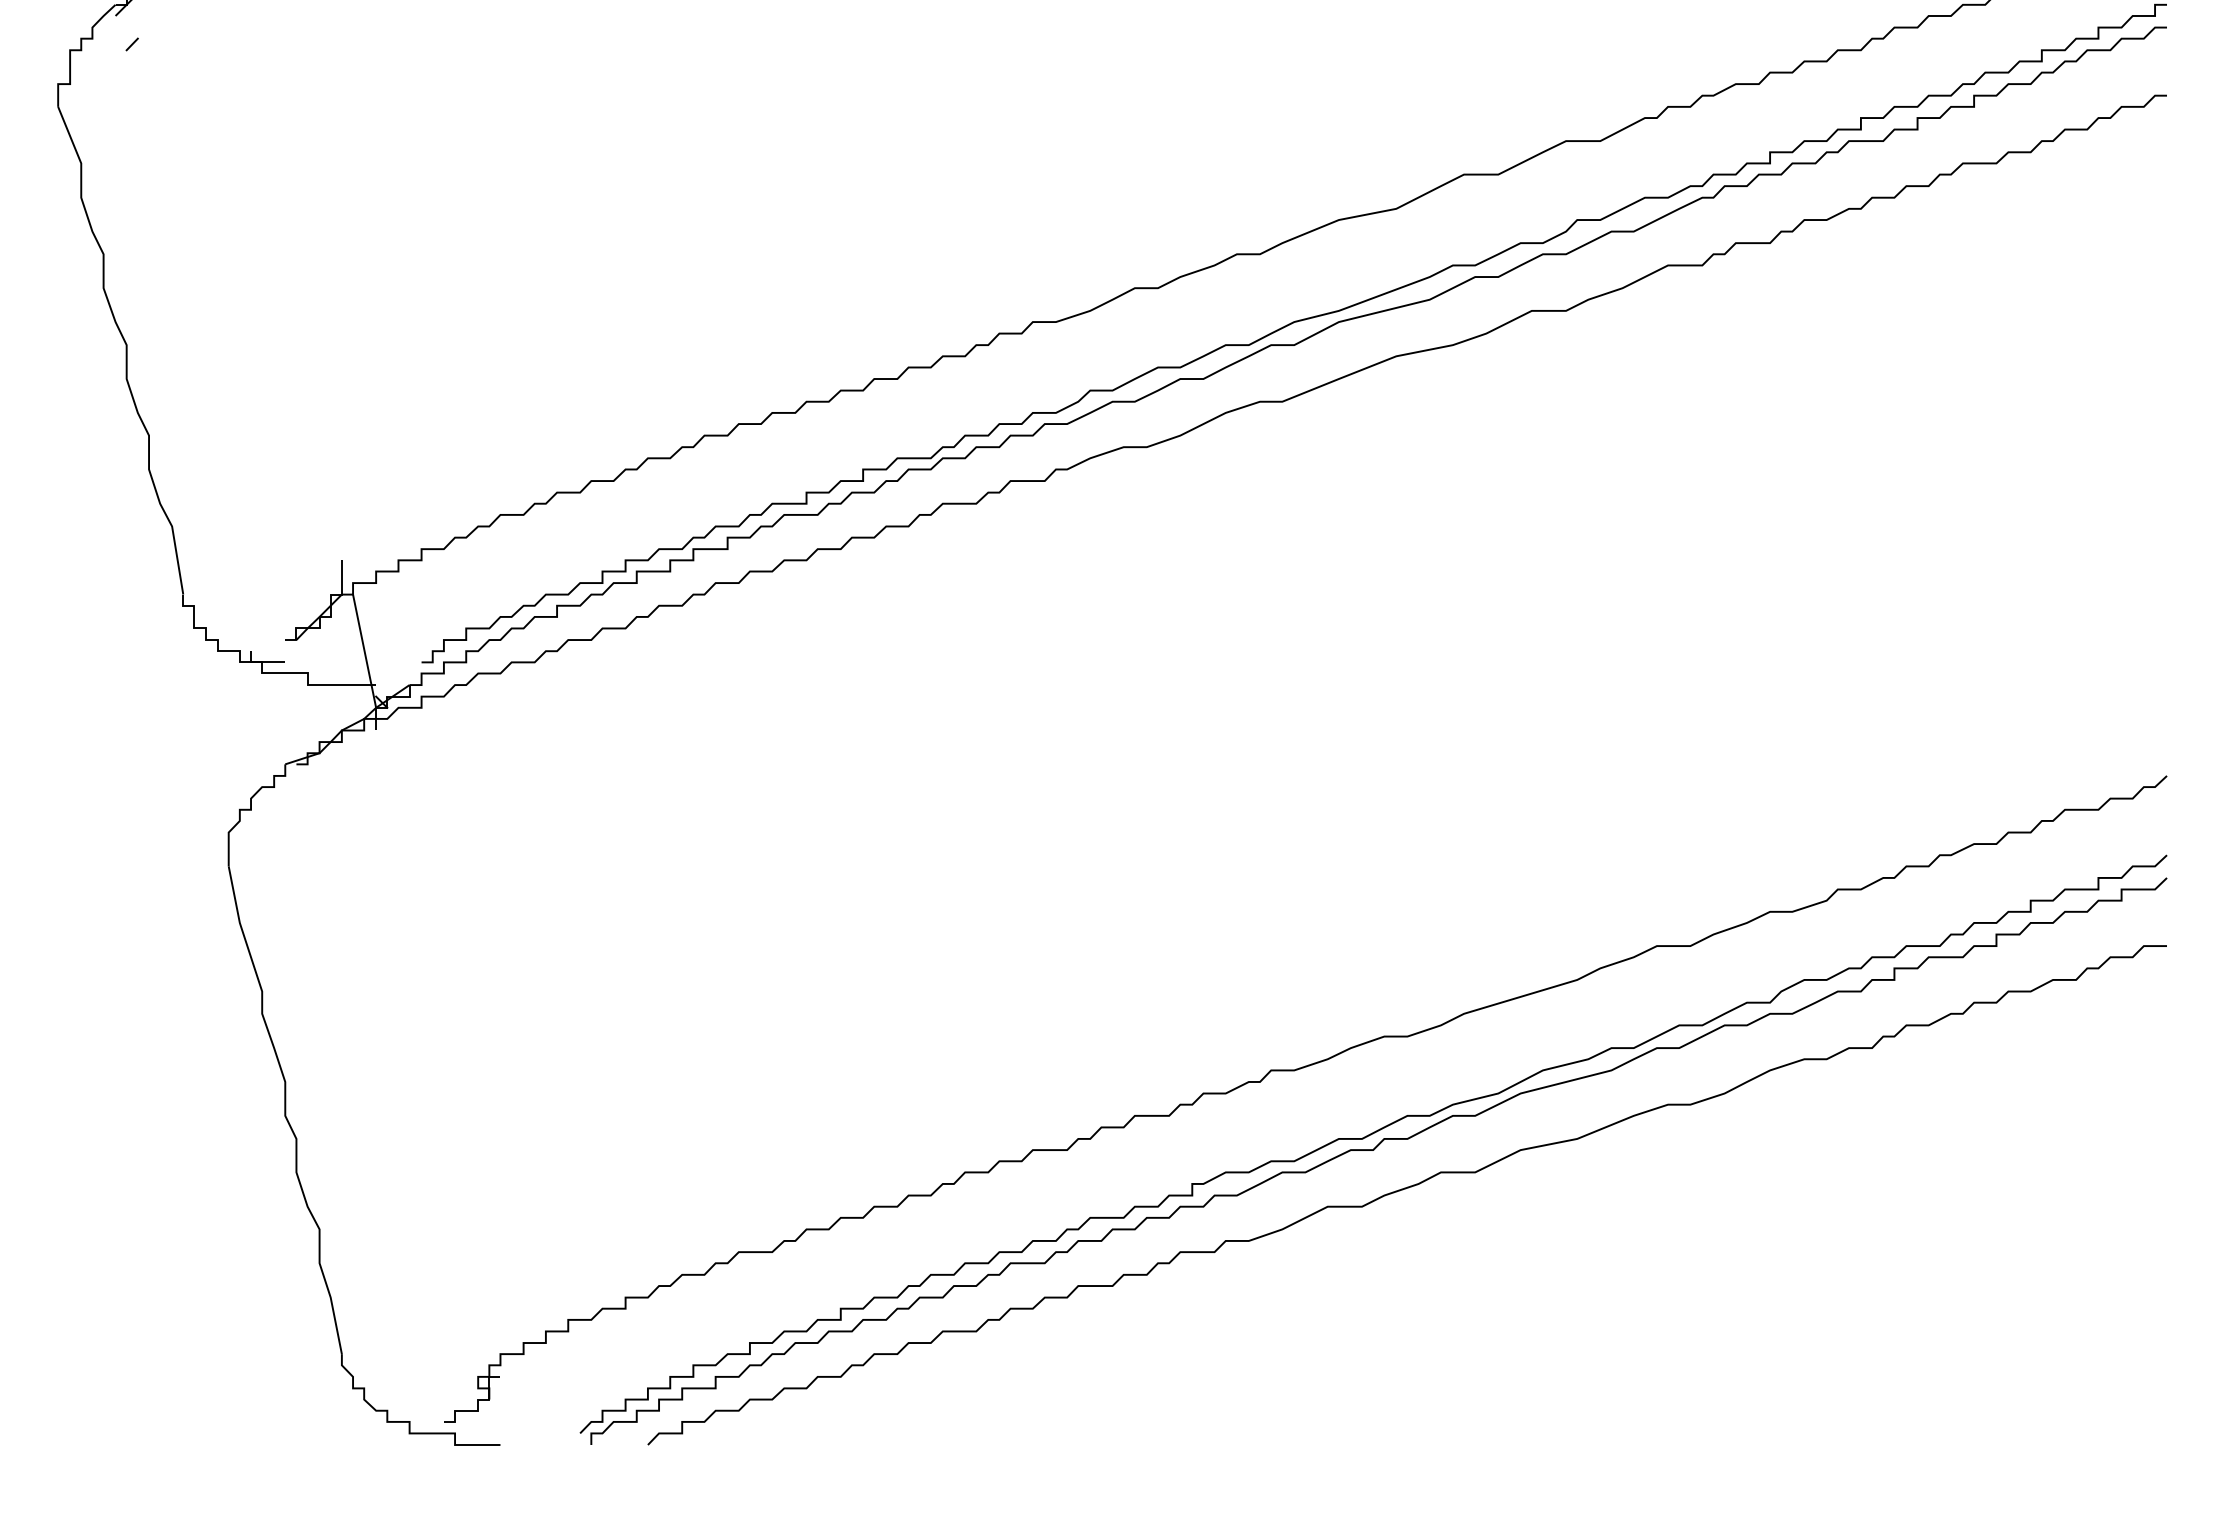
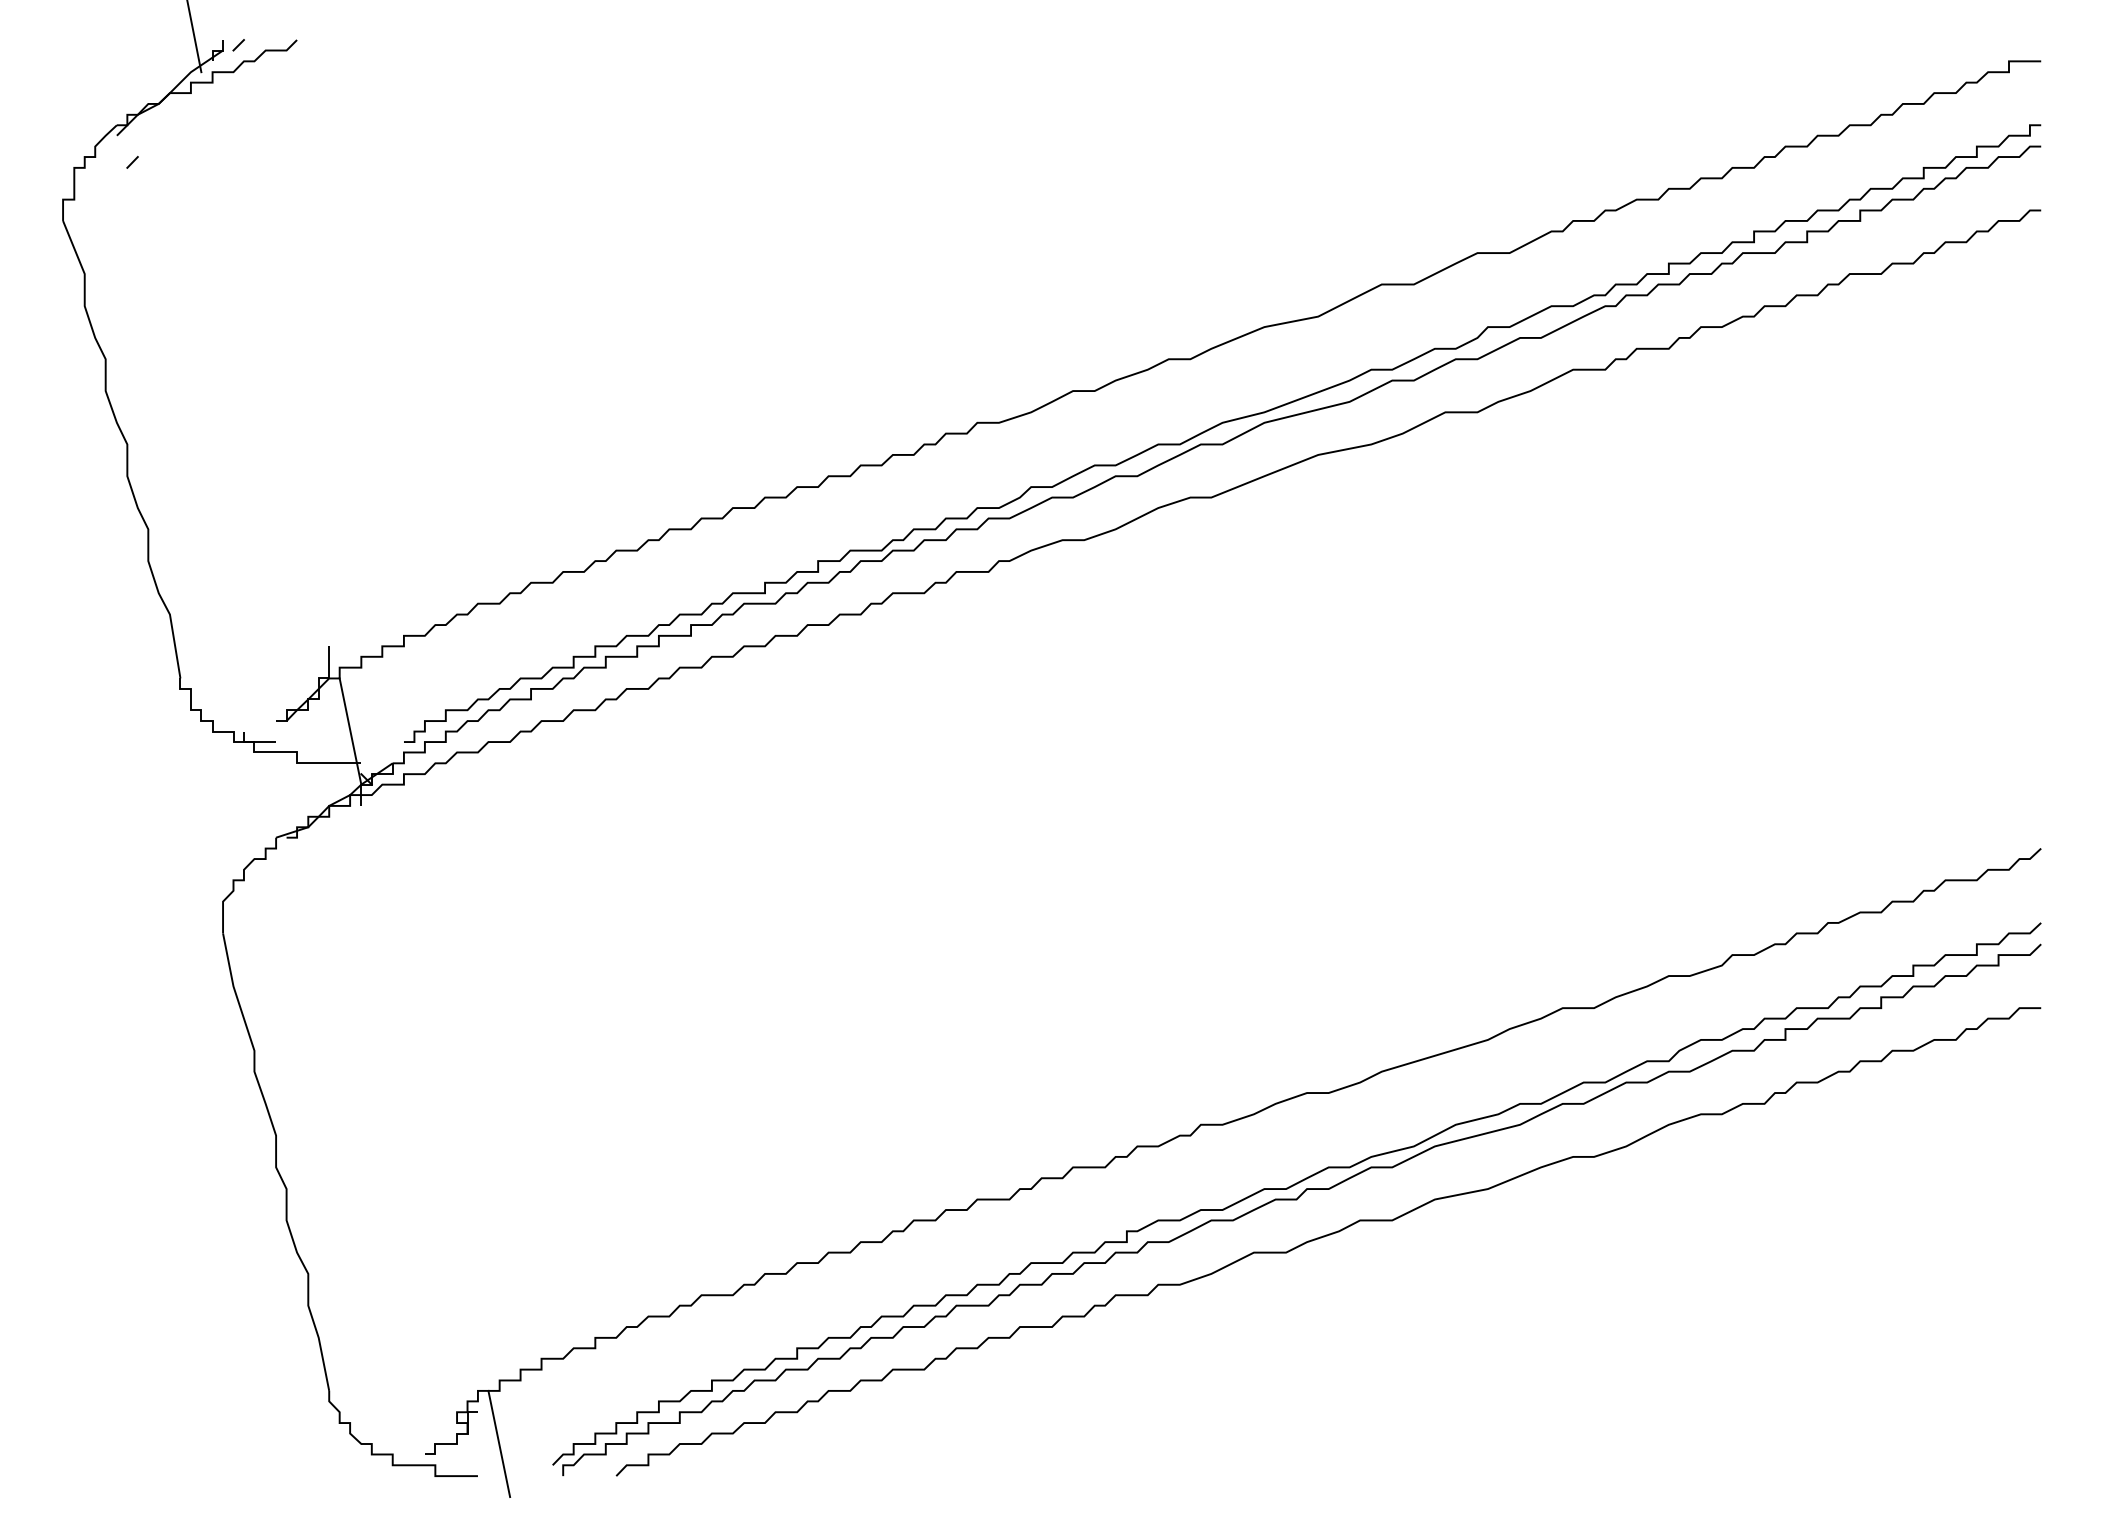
line: (523, 1410) -> (499, 1443), added

